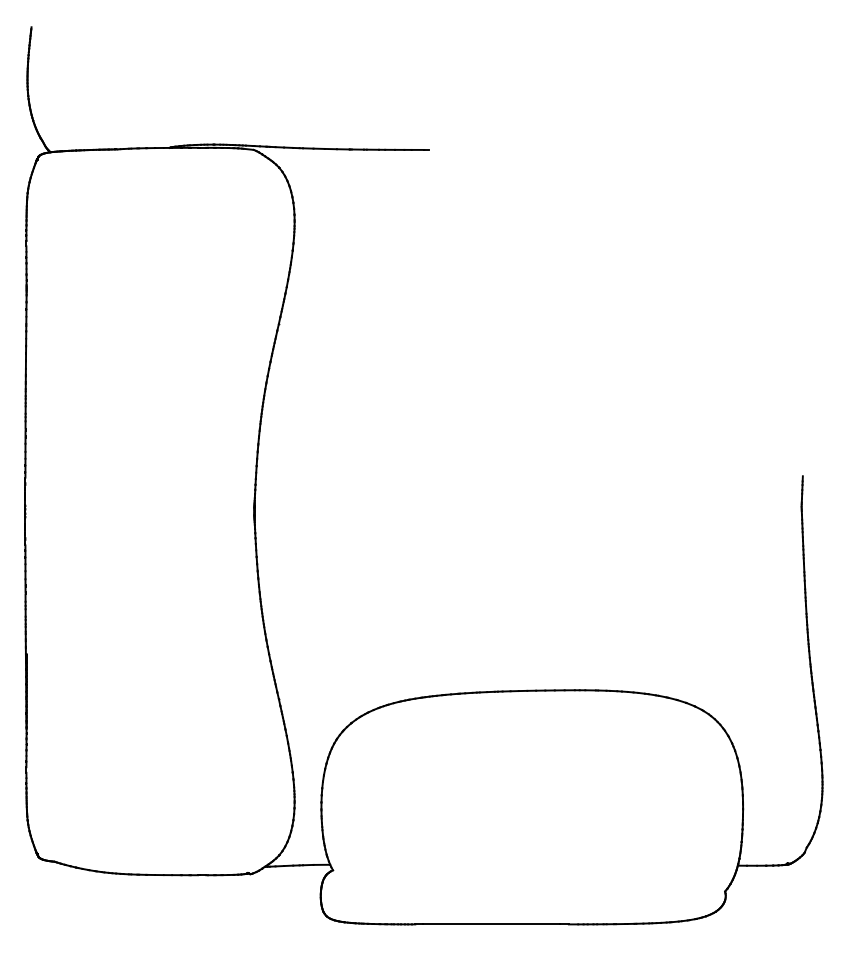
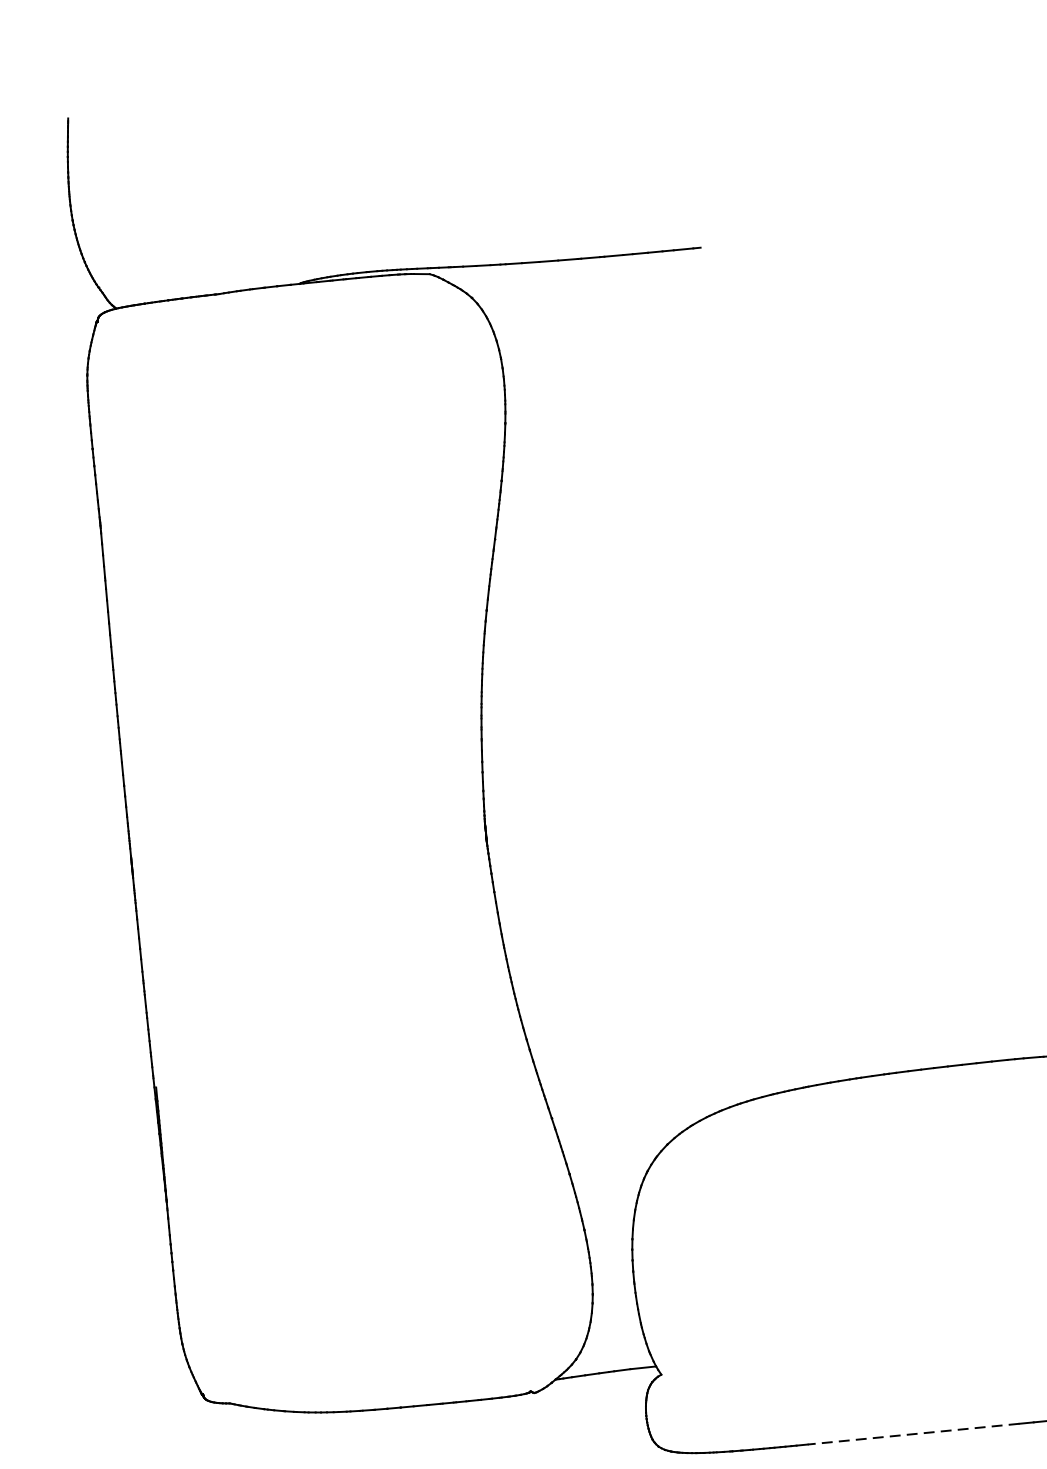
line: (491, 924) -> (914, 1434), solid -> dashed

